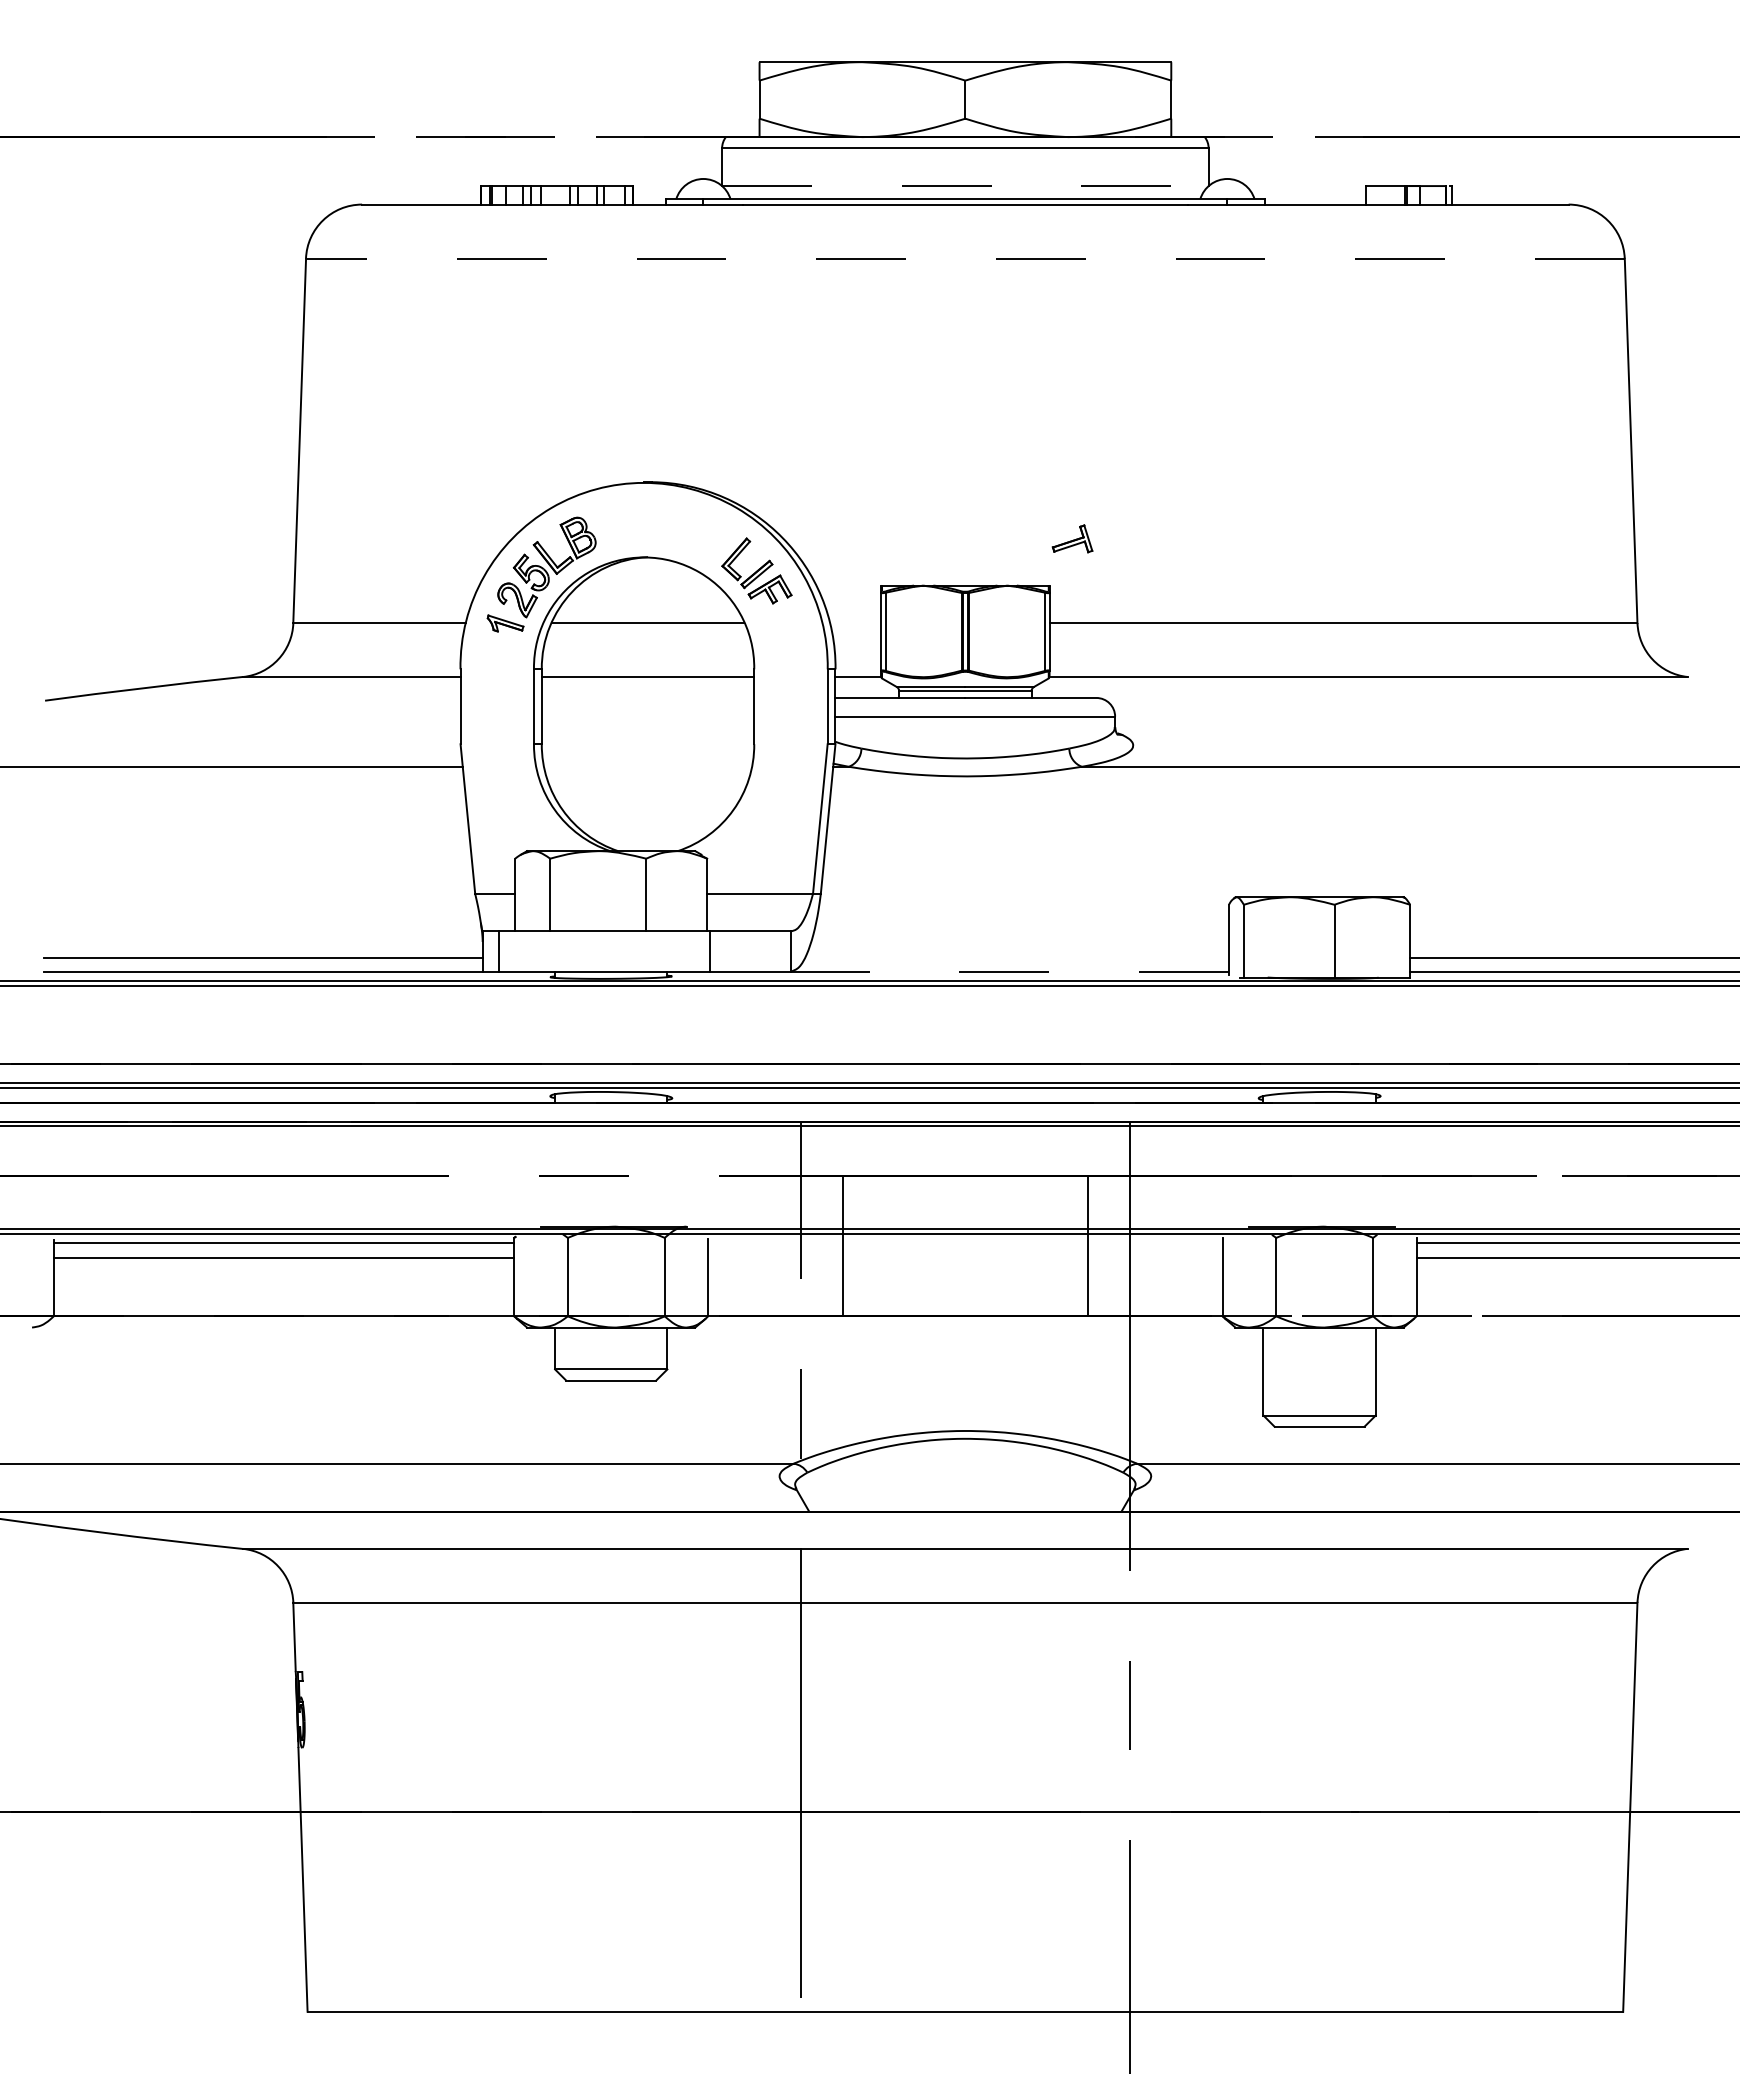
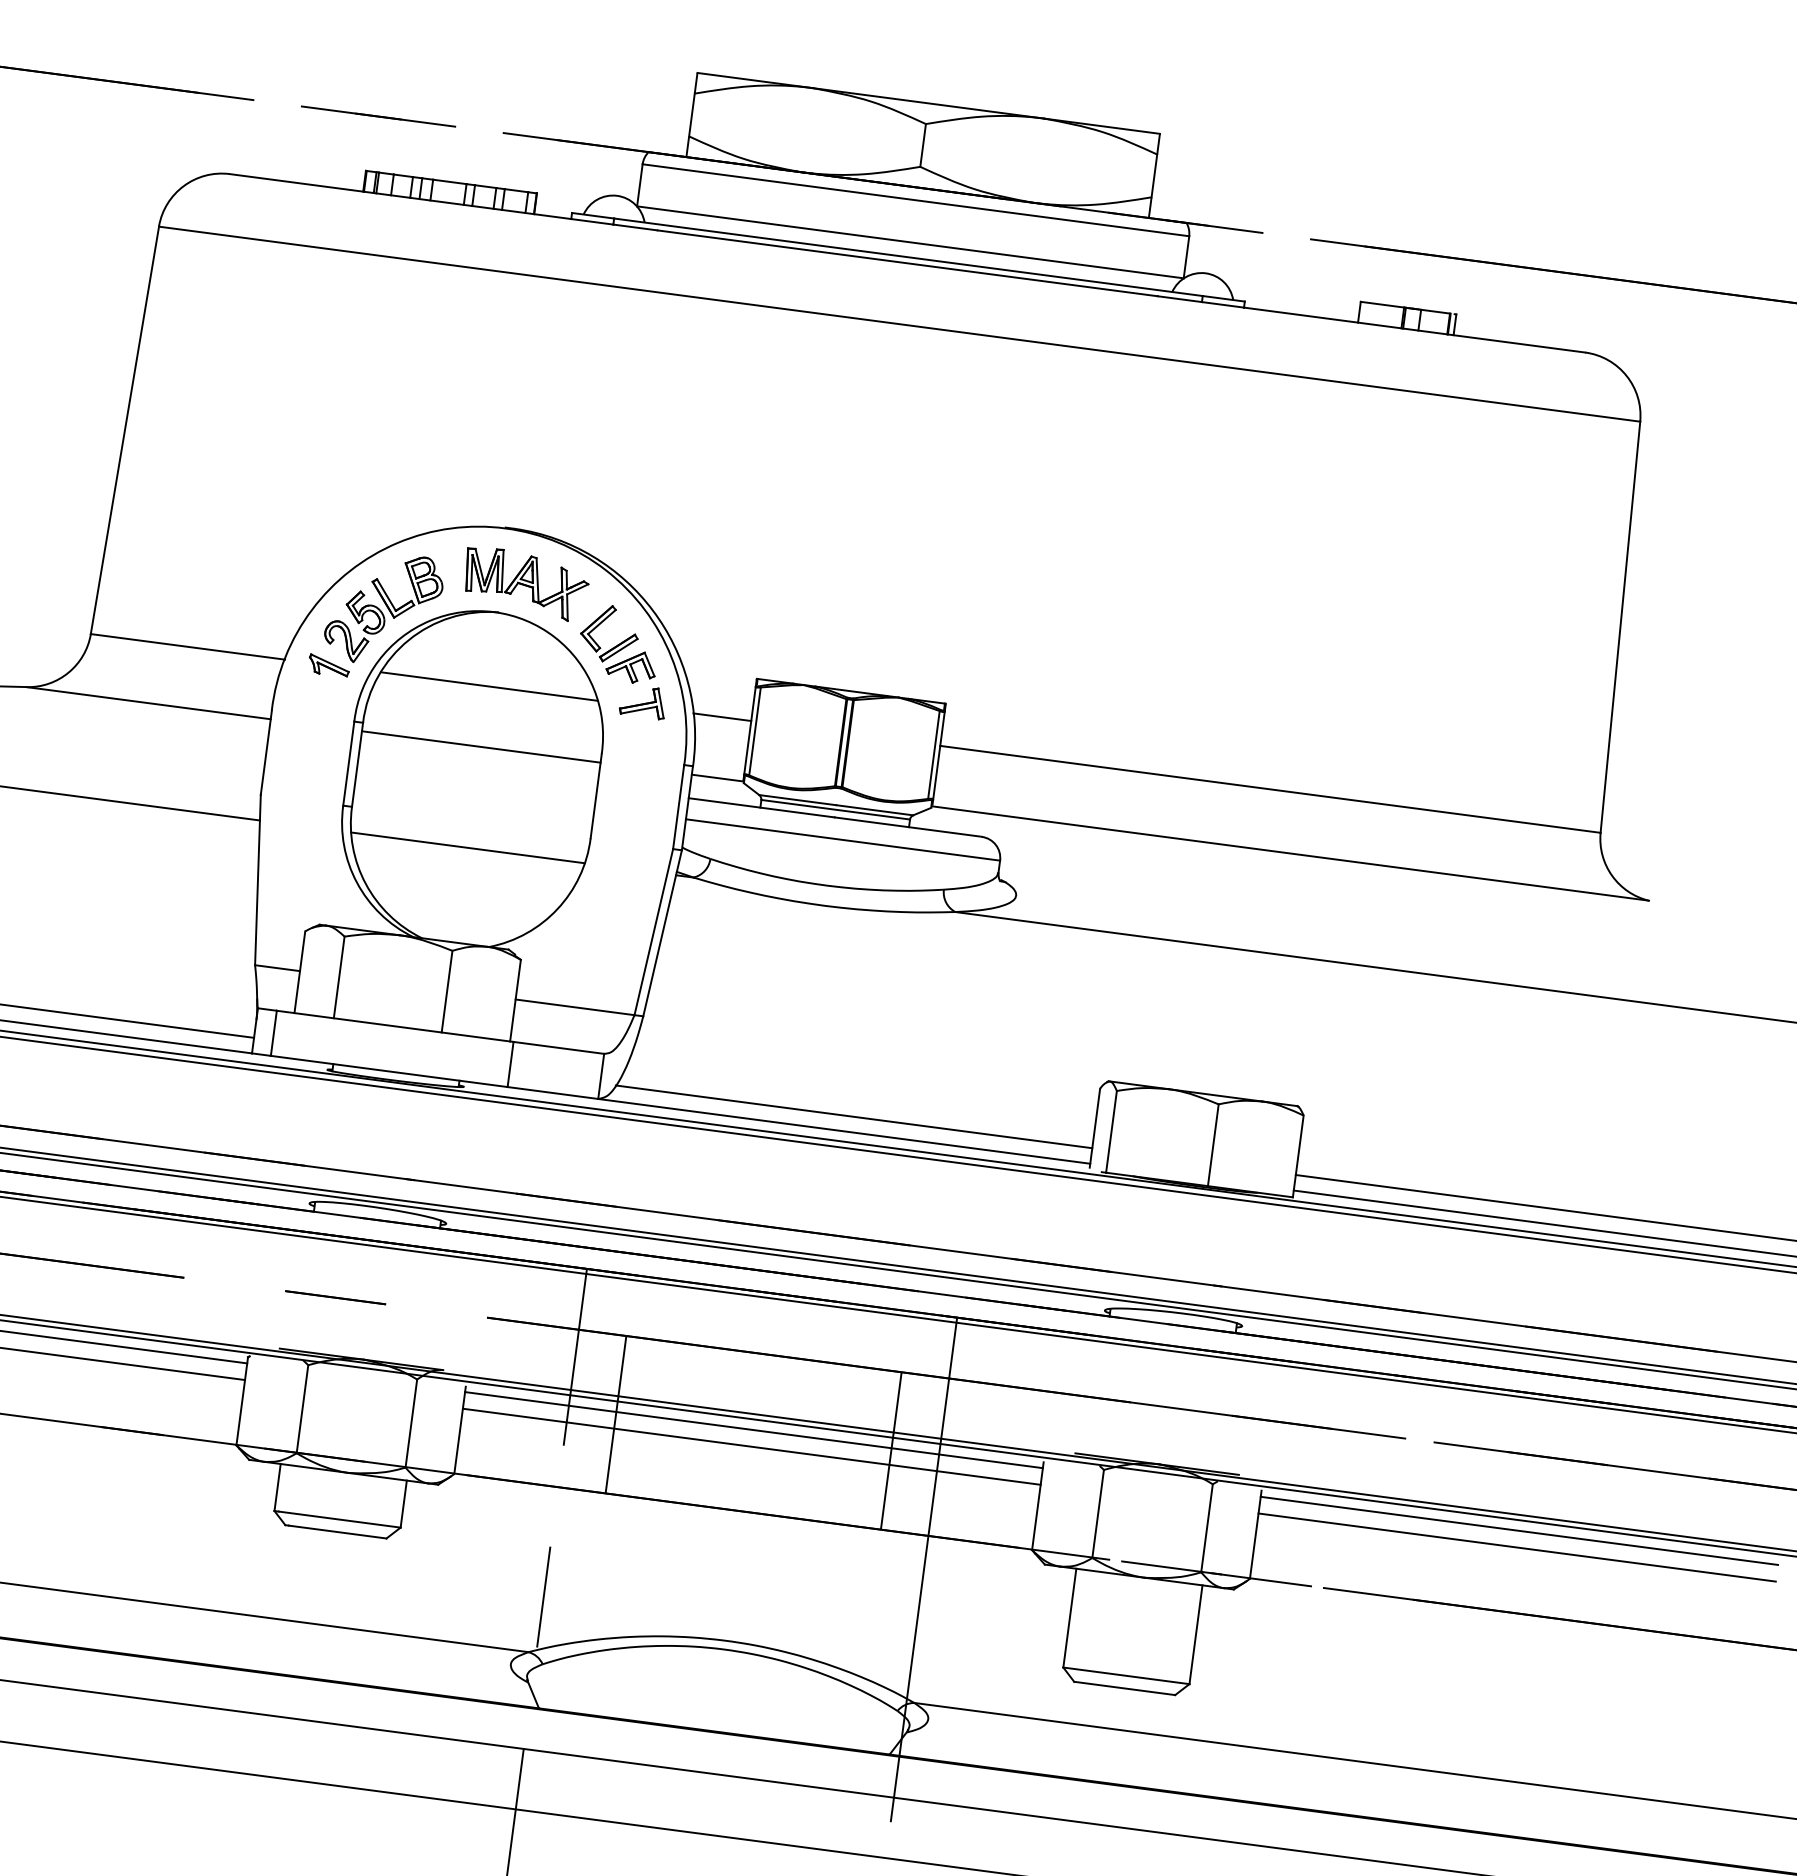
line: (965, 185) -> (910, 241), dashed -> solid
line: (964, 258) -> (898, 323), dashed -> solid
part: (668, 528) -> (526, 583), added
part: (1072, 538) -> (643, 701), moved
line: (855, 623) -> (722, 717), added
line: (648, 766) -> (468, 847), added
line: (1016, 957) -> (853, 1116), added
line: (1009, 971) -> (843, 1131), dashed -> solid
line: (965, 1243) -> (754, 1430), added
line: (965, 1258) -> (751, 1447), added

